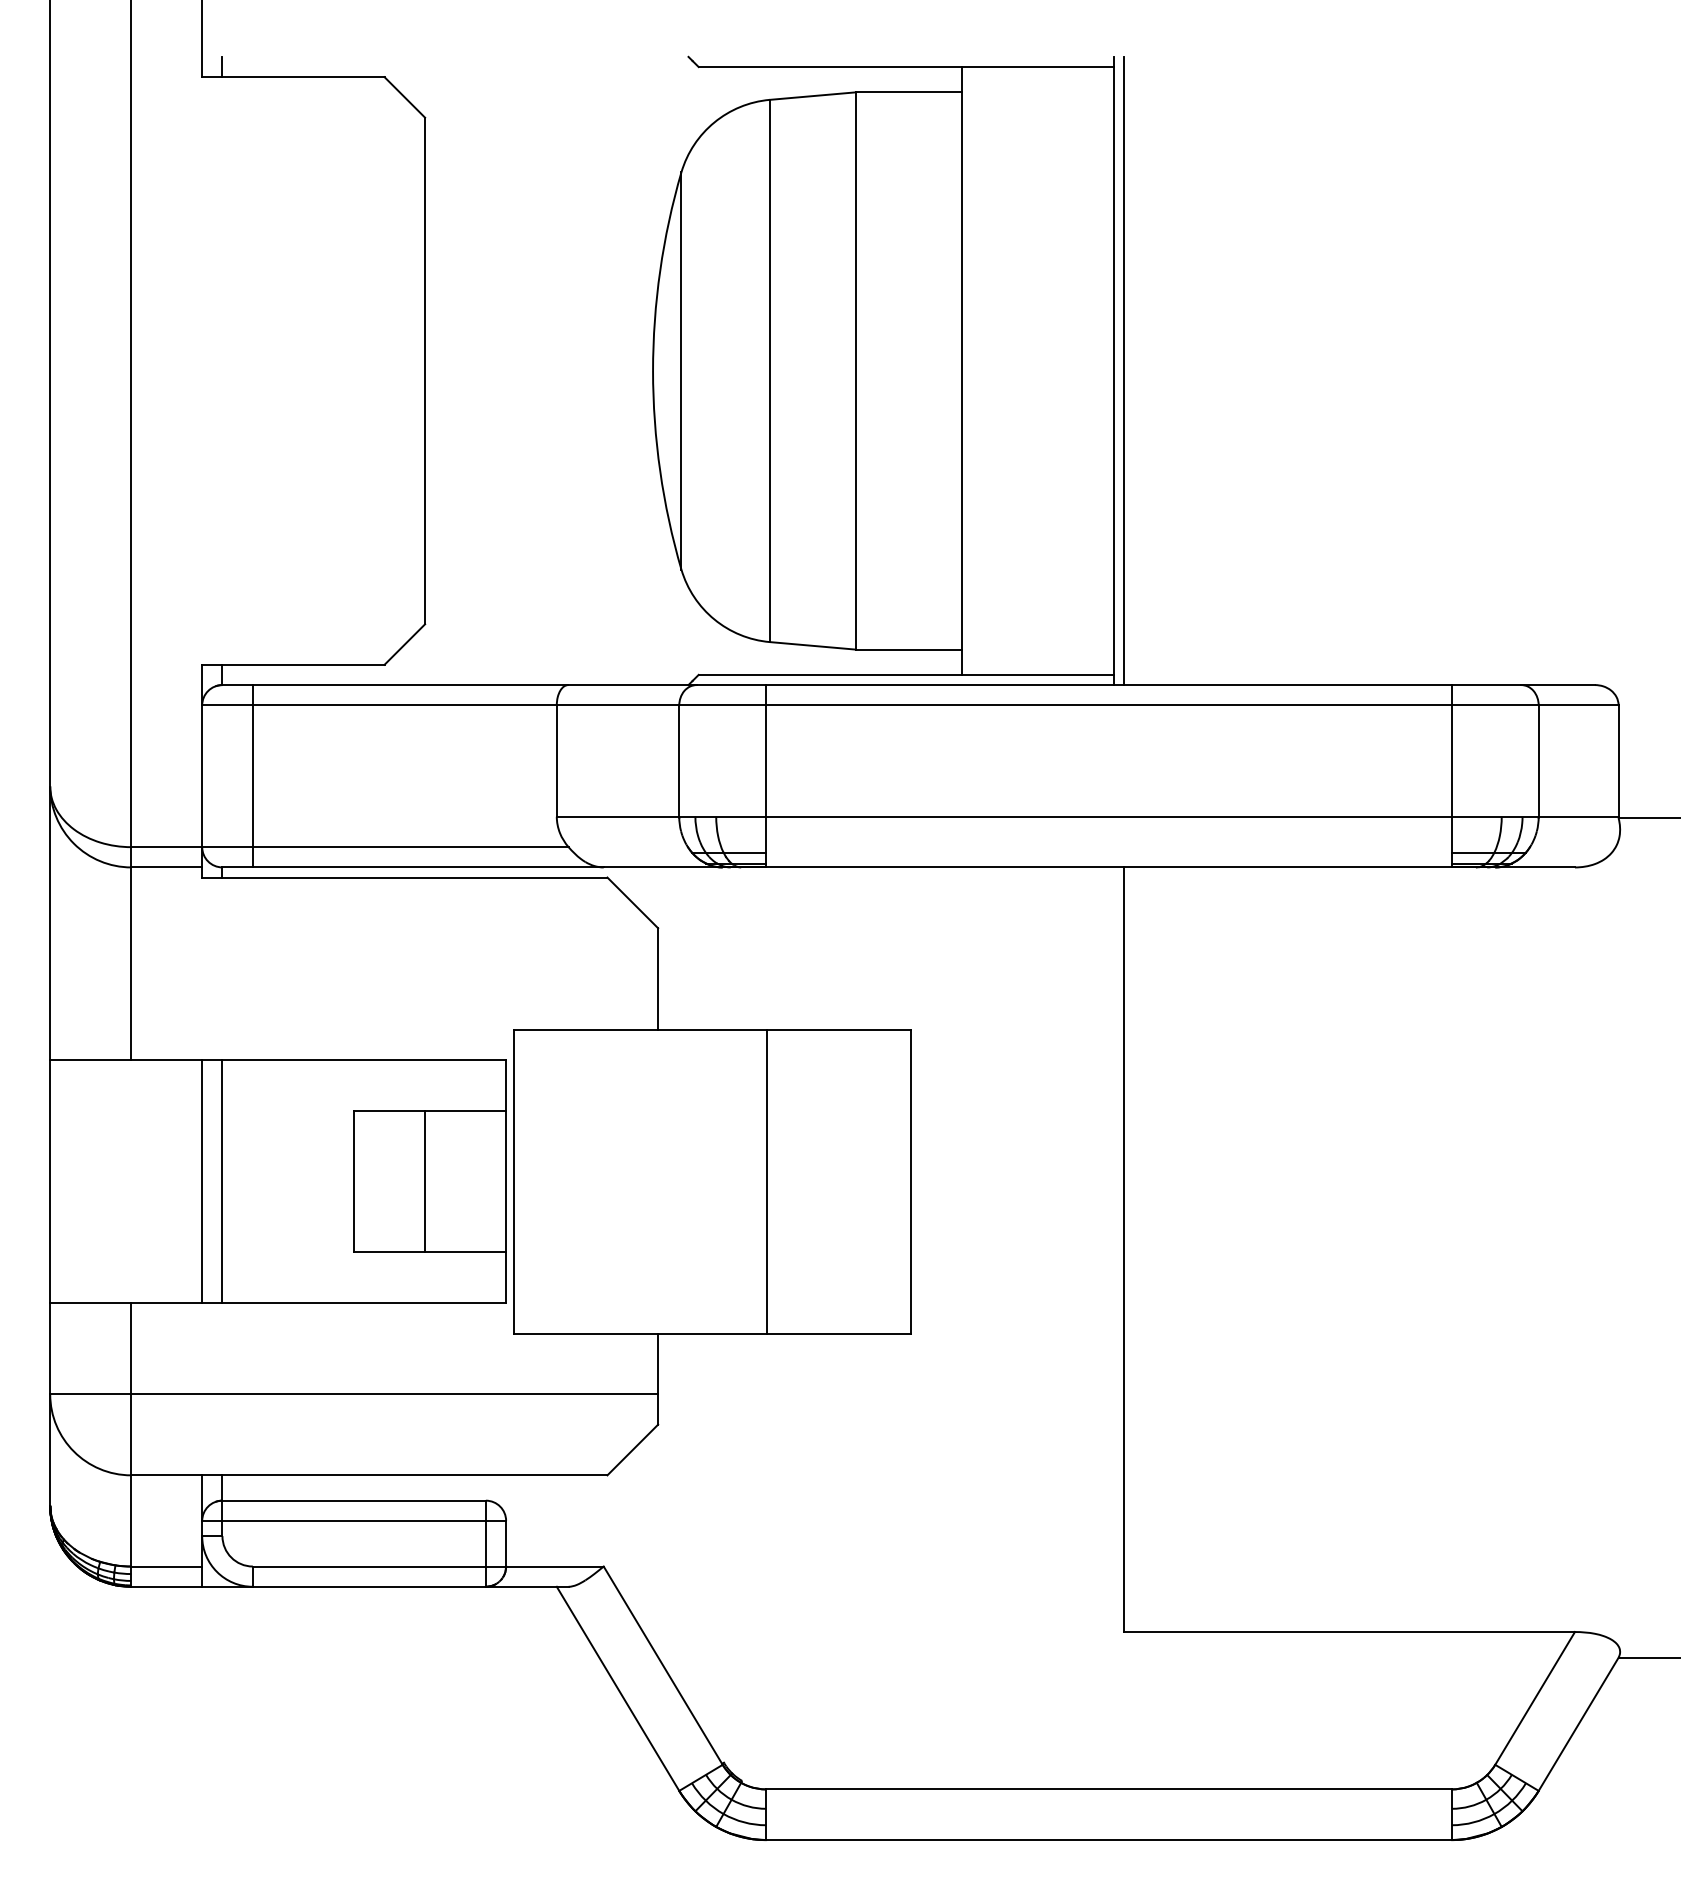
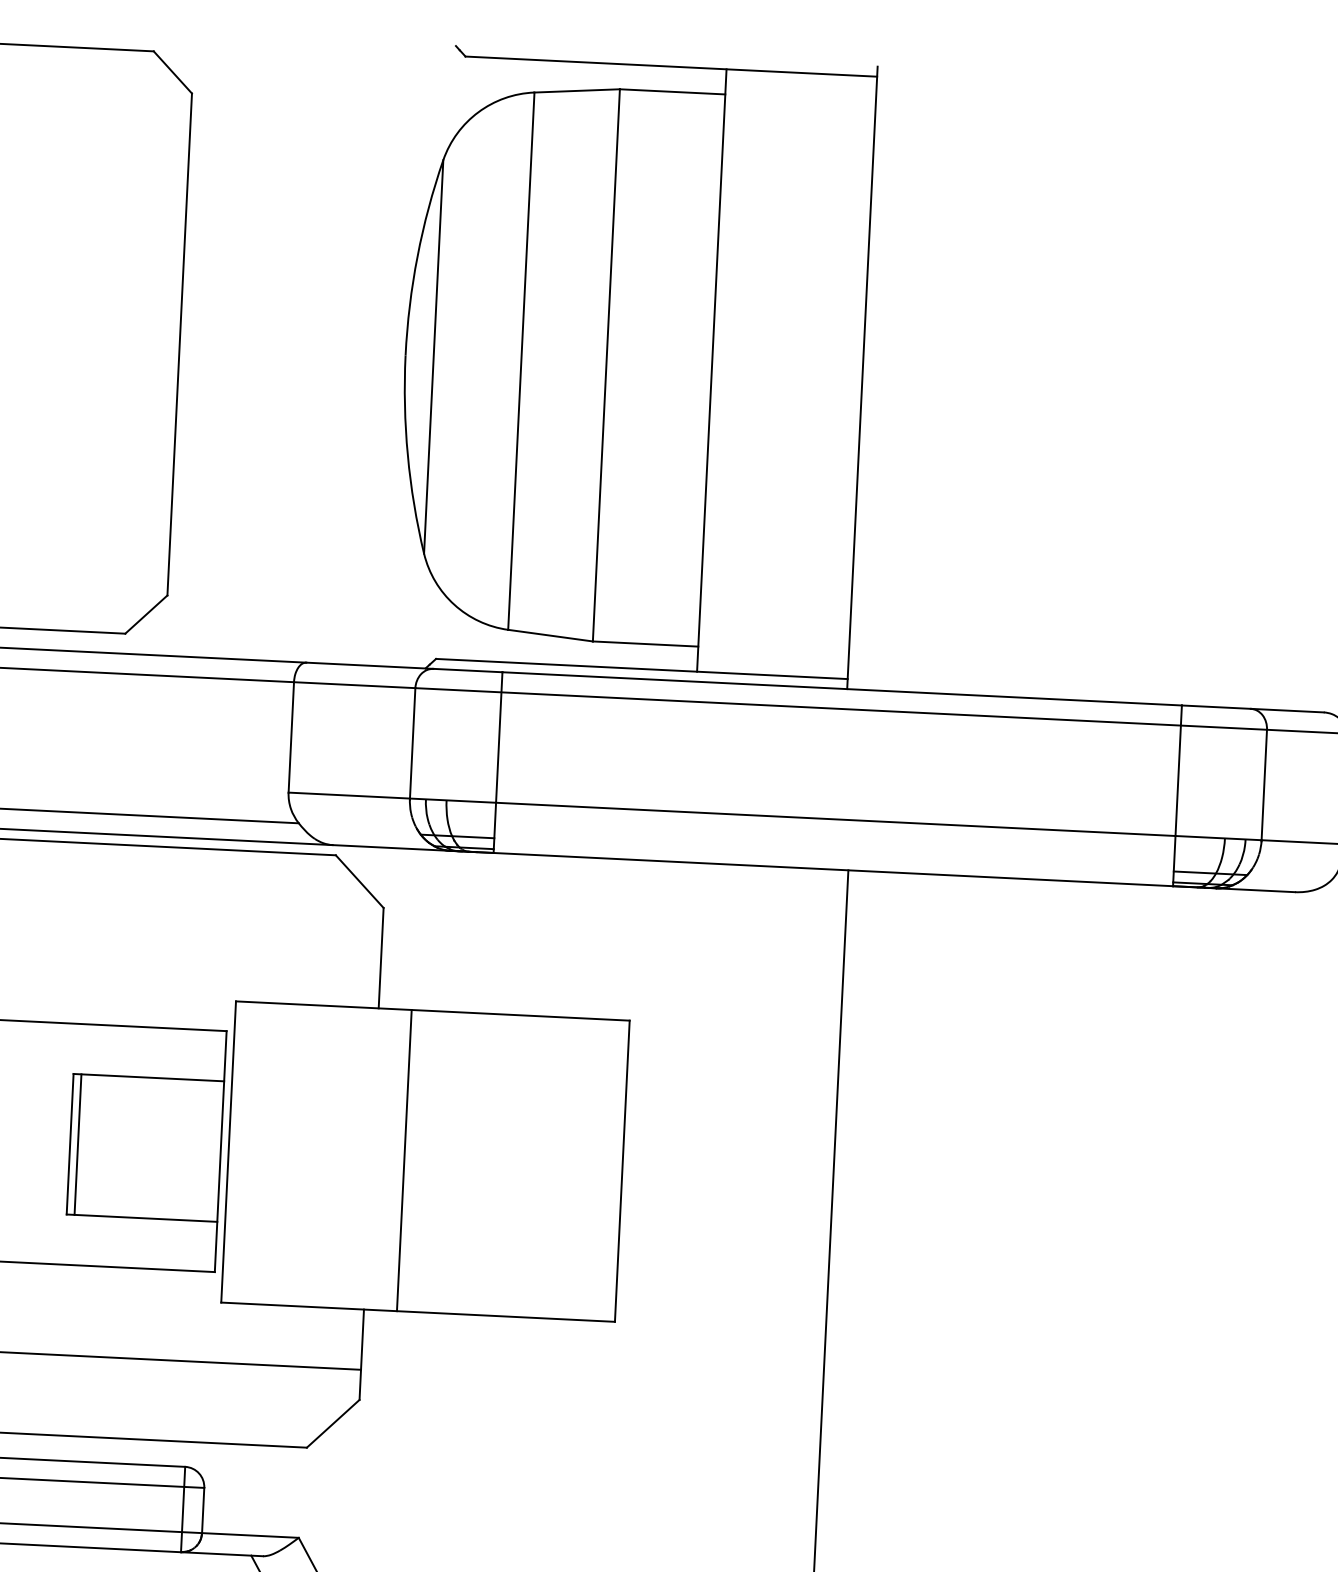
line: (1124, 370) -> (872, 377), removed
line: (425, 1181) -> (78, 1144), moved
line: (767, 1181) -> (404, 1160), moved

